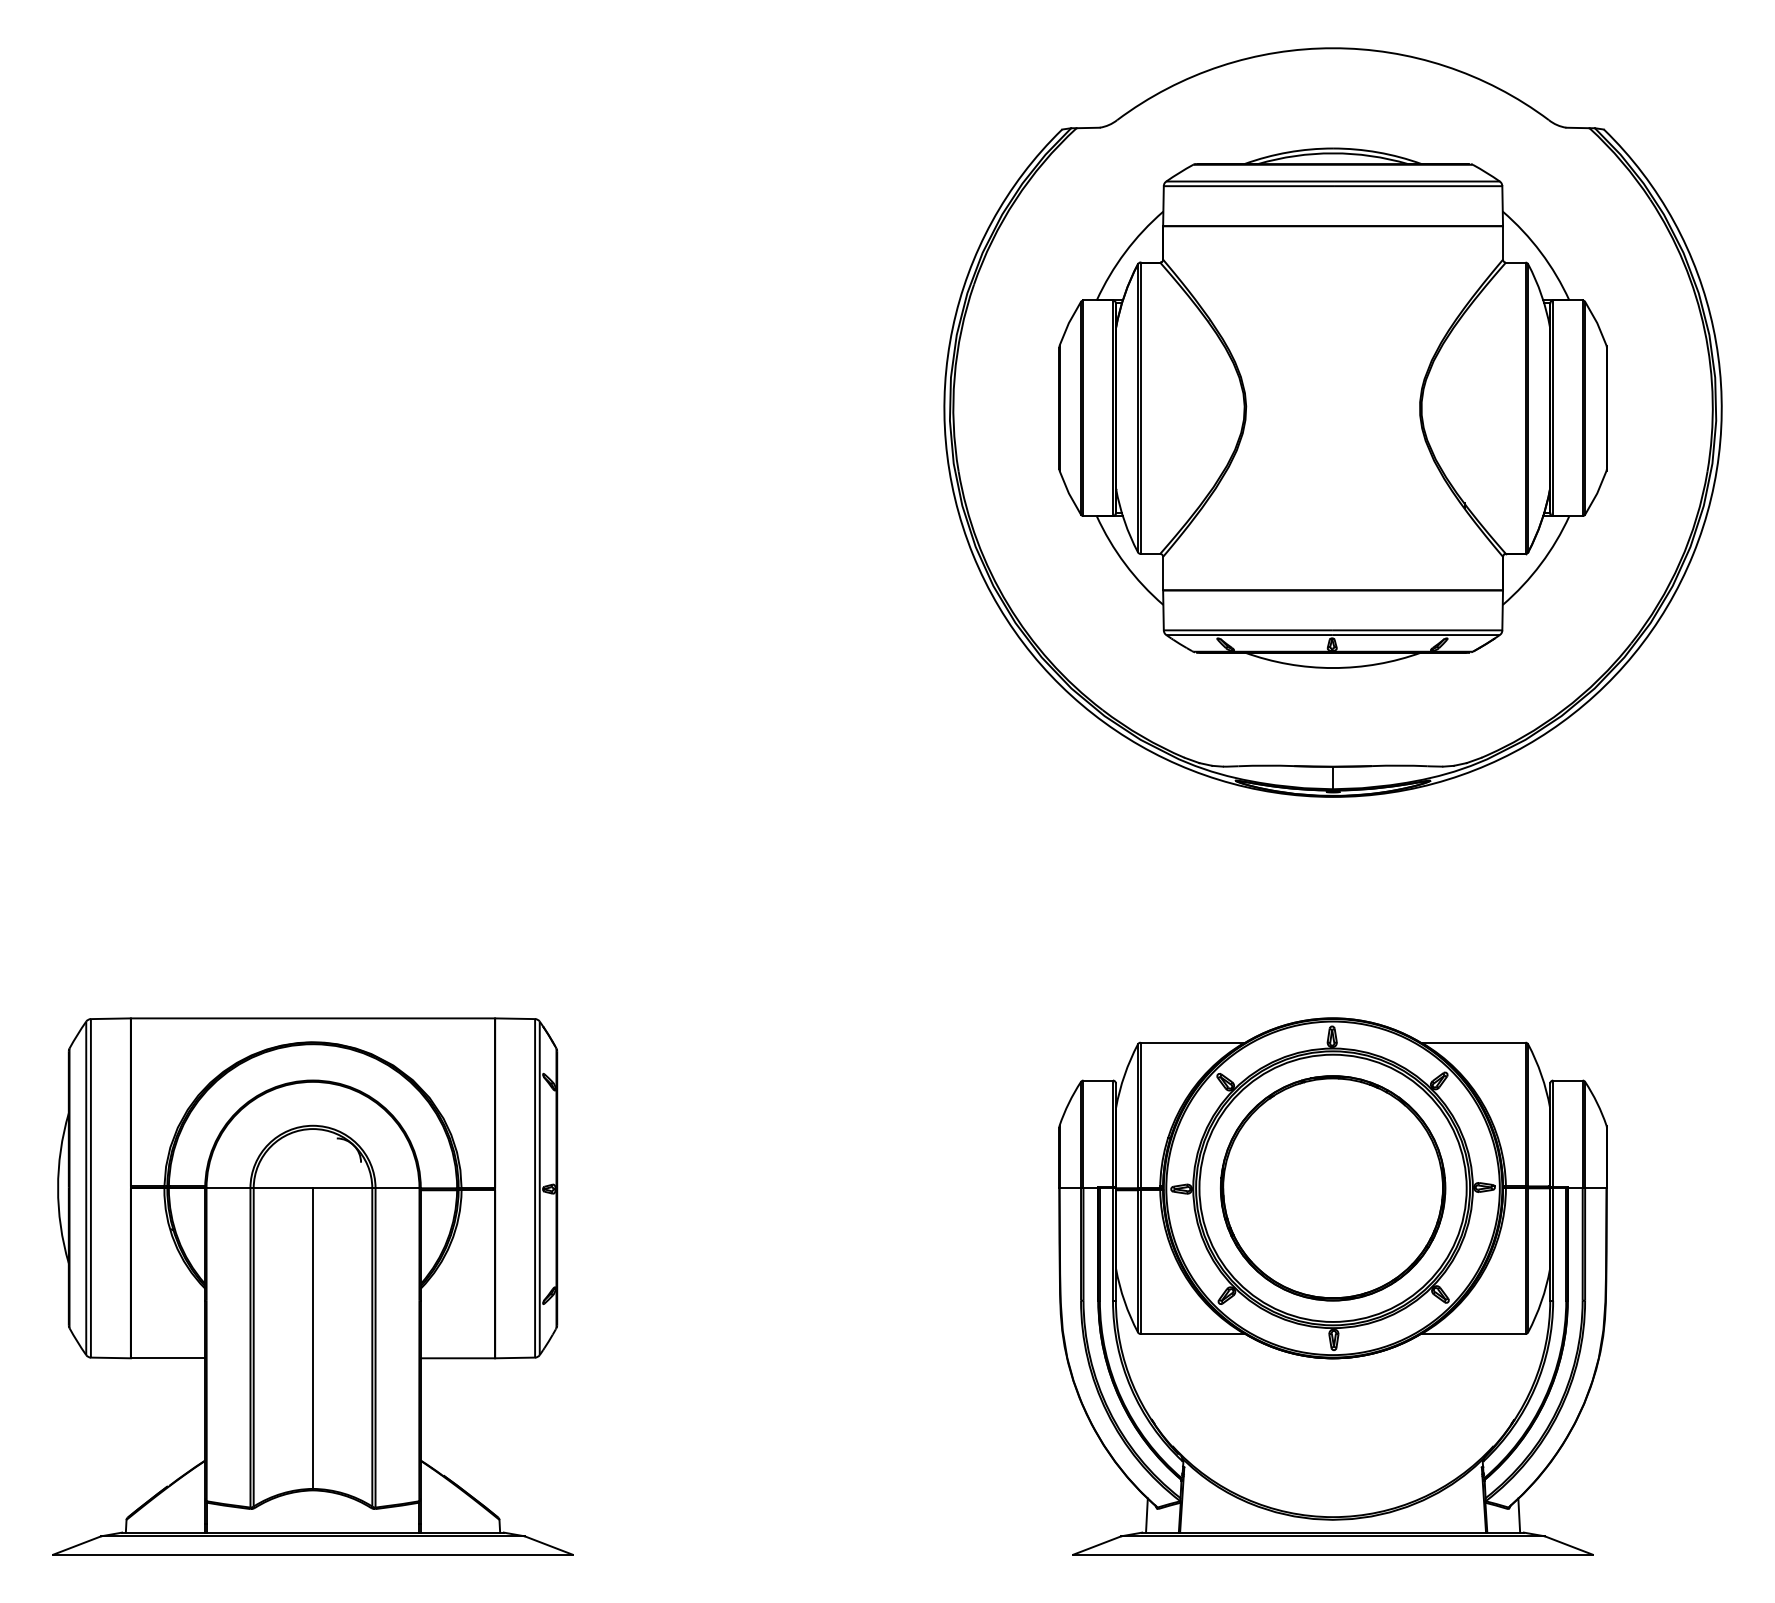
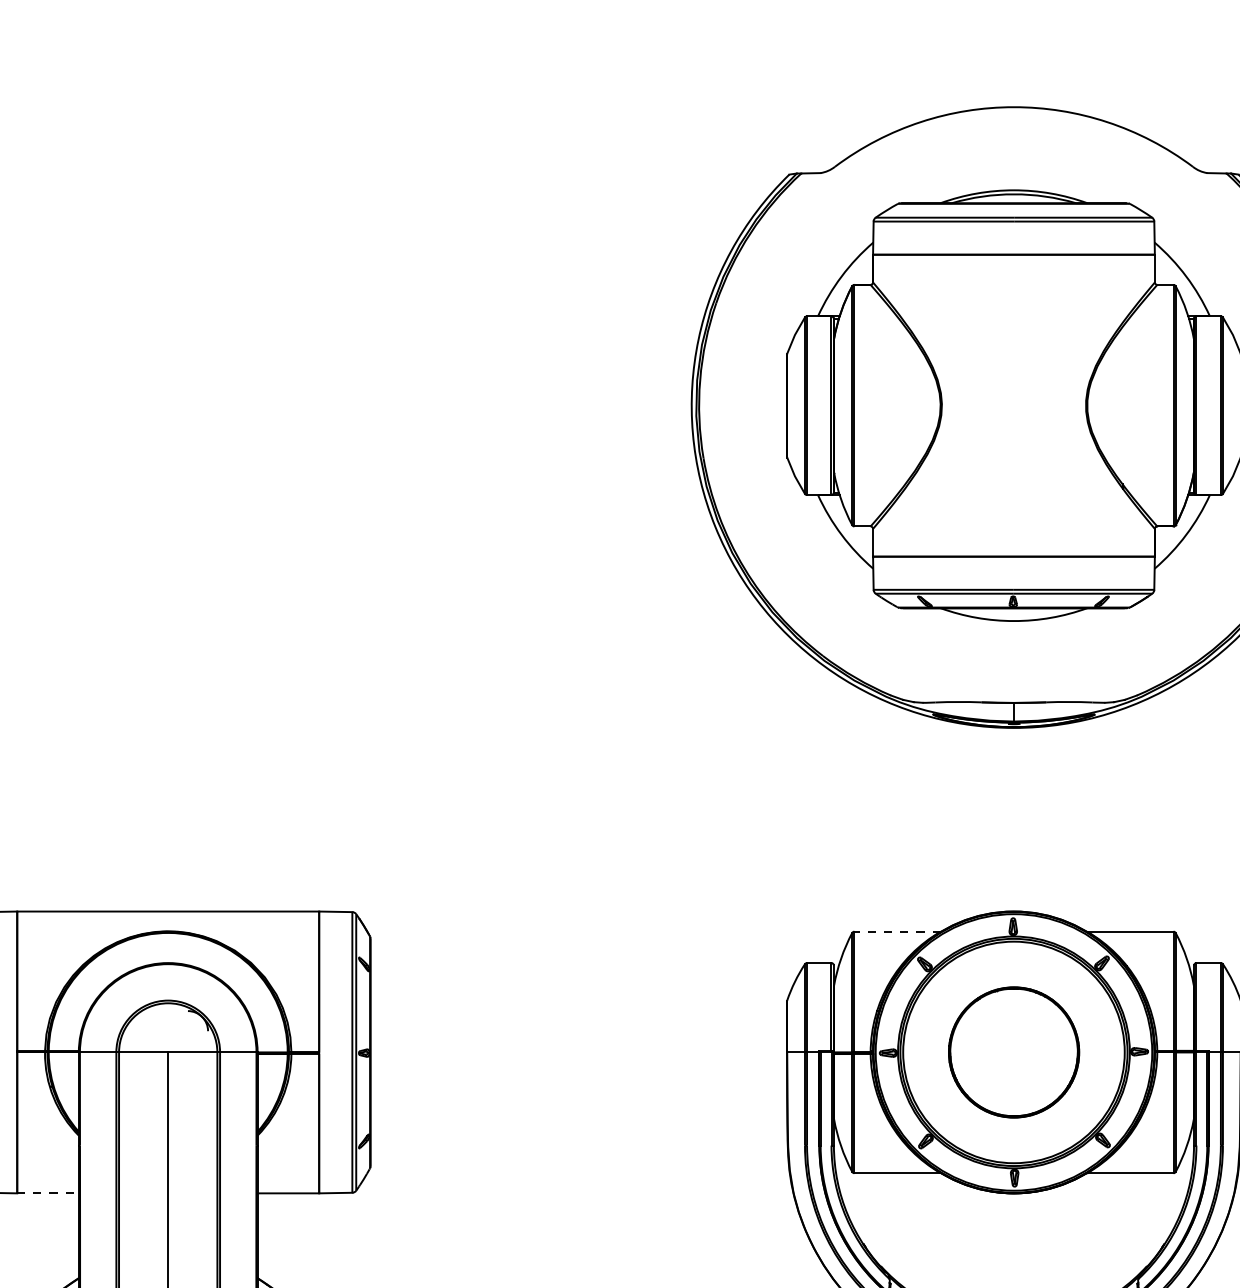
line: (1192, 1042) -> (897, 931), solid -> dashed
part: (1333, 1188) -> (1014, 1052), size x0.7
line: (168, 1358) -> (48, 1193), solid -> dashed

